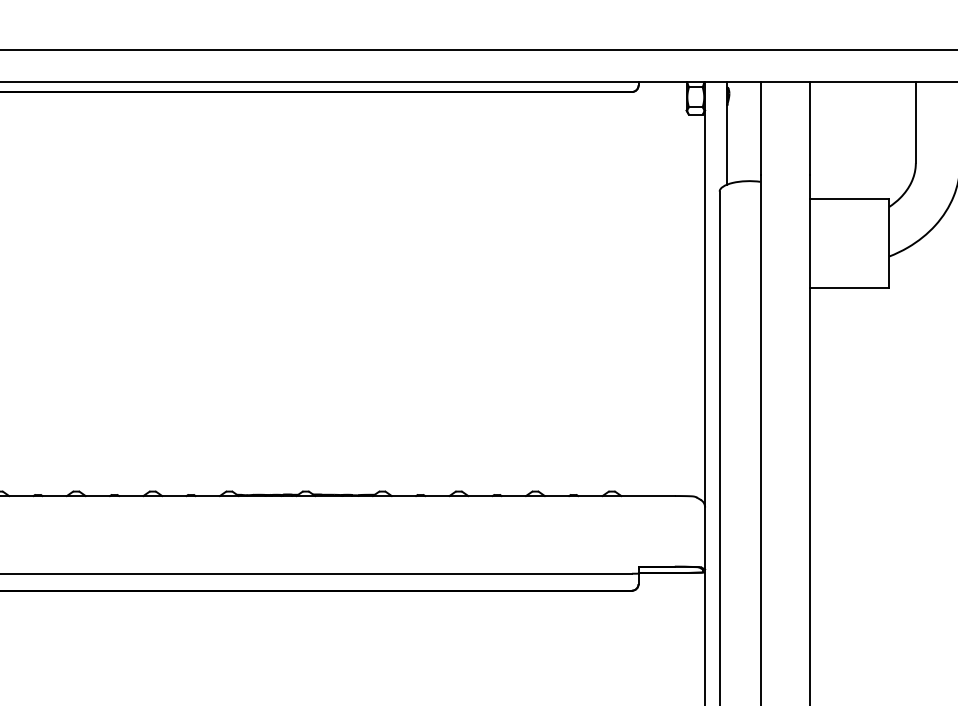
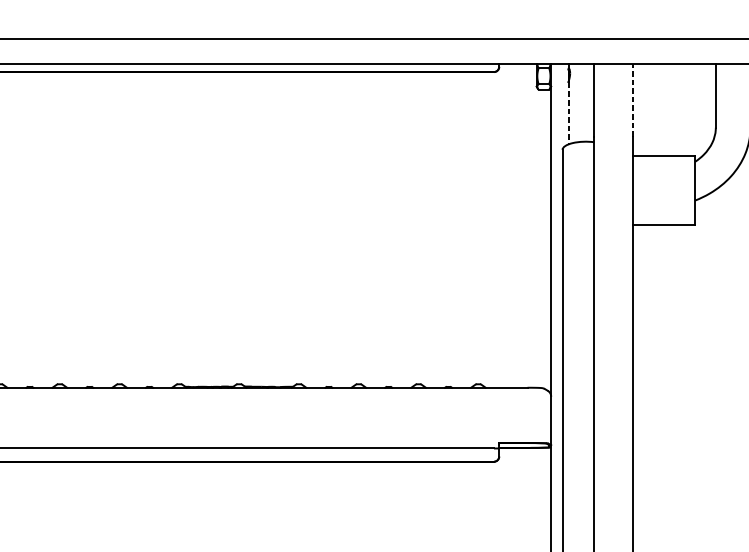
line: (810, 127) -> (633, 99), solid -> dashed
line: (727, 145) -> (568, 113), solid -> dashed

